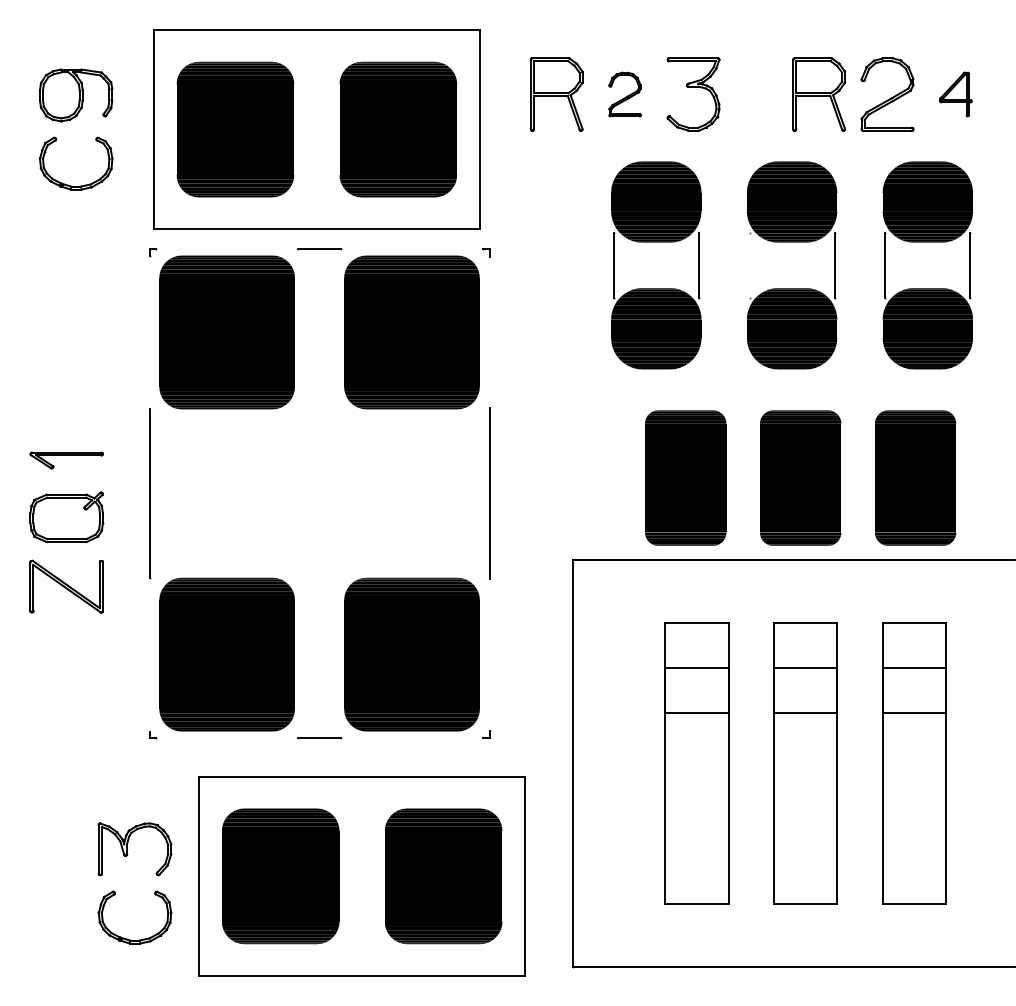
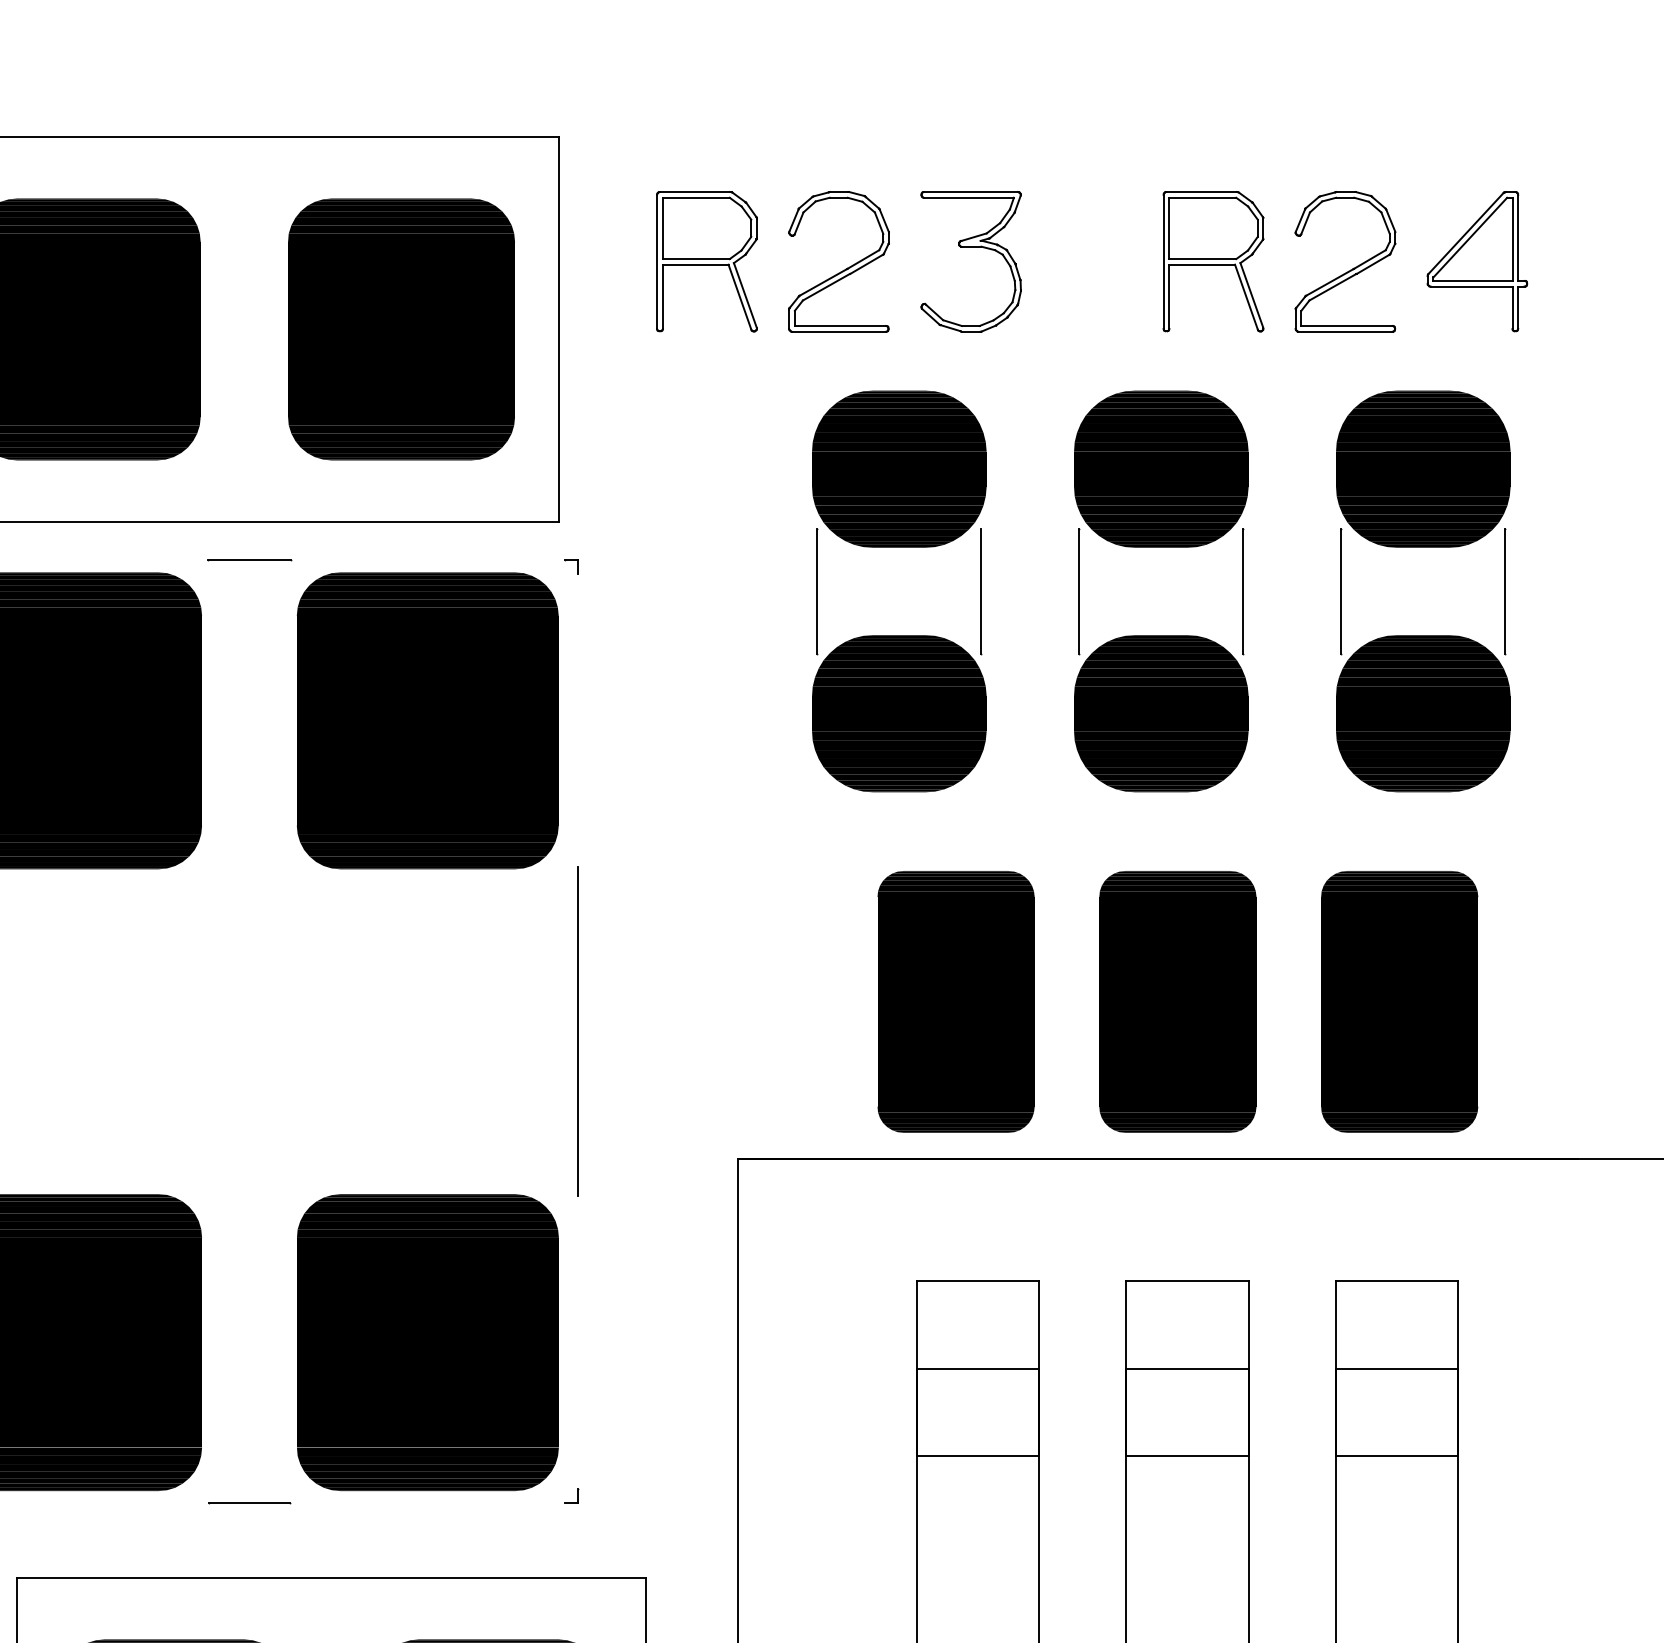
part: (624, 94) -> (837, 261), size x1.67
part: (955, 94) -> (1476, 261), size x1.67
line: (749, 264) -> (1079, 589), added

